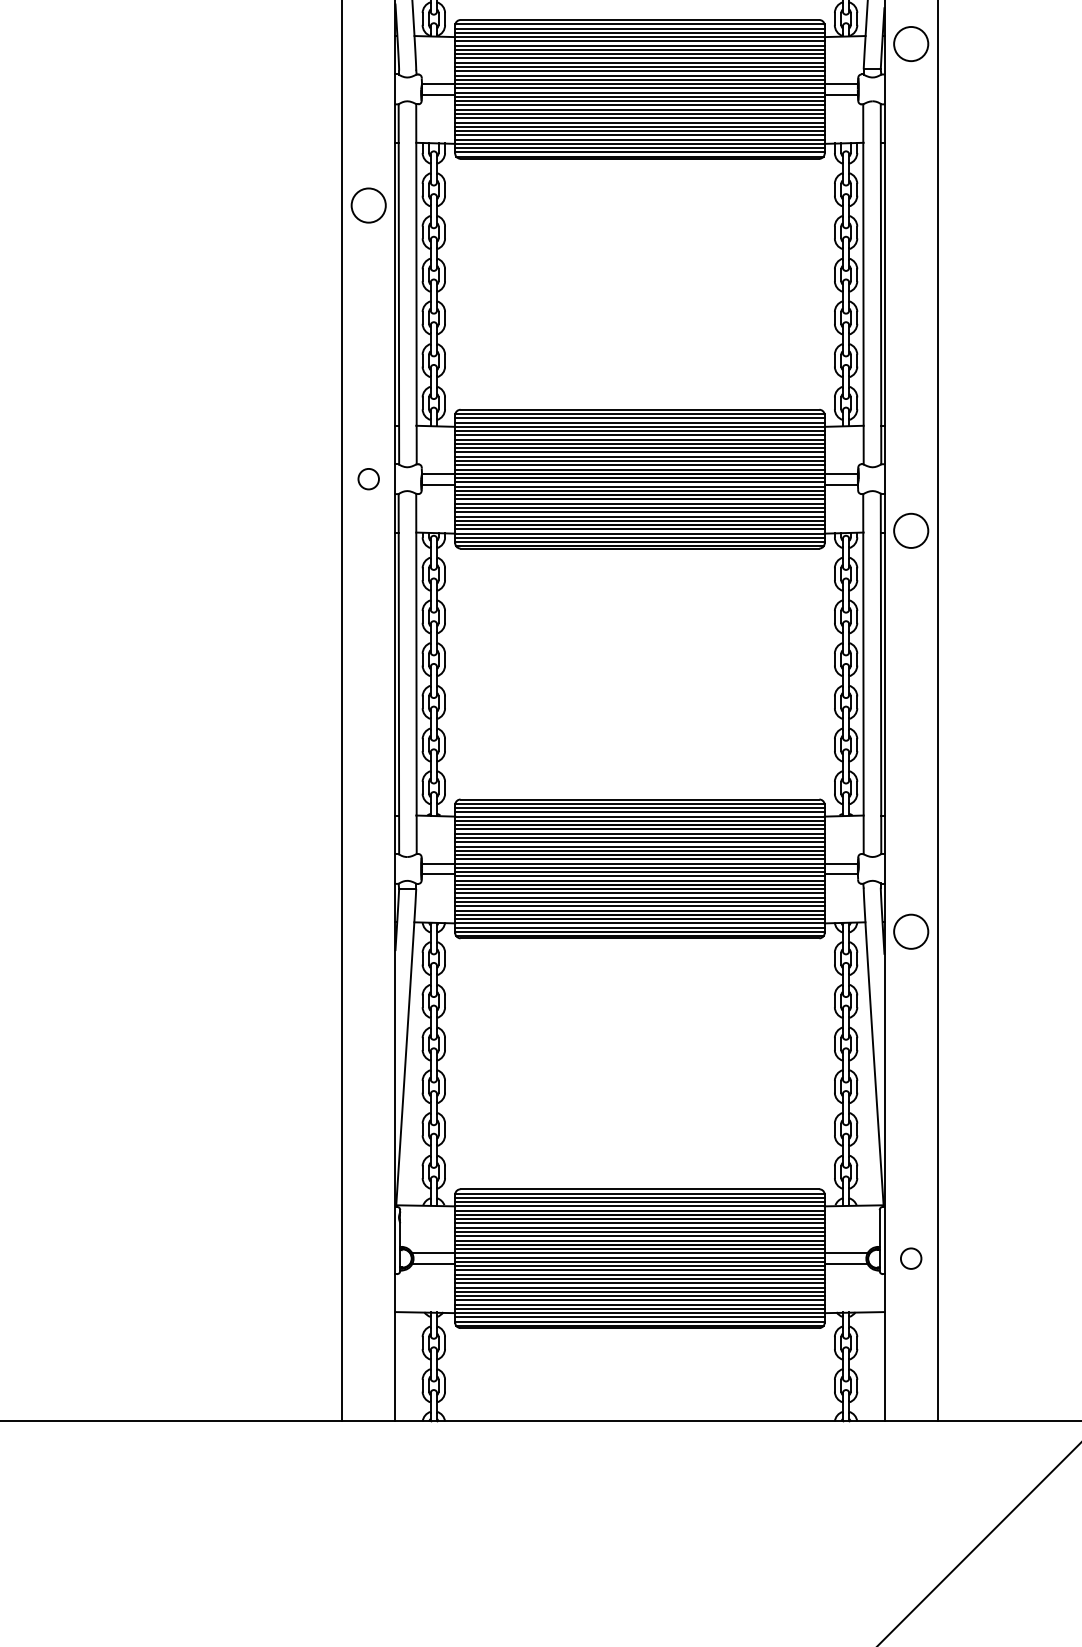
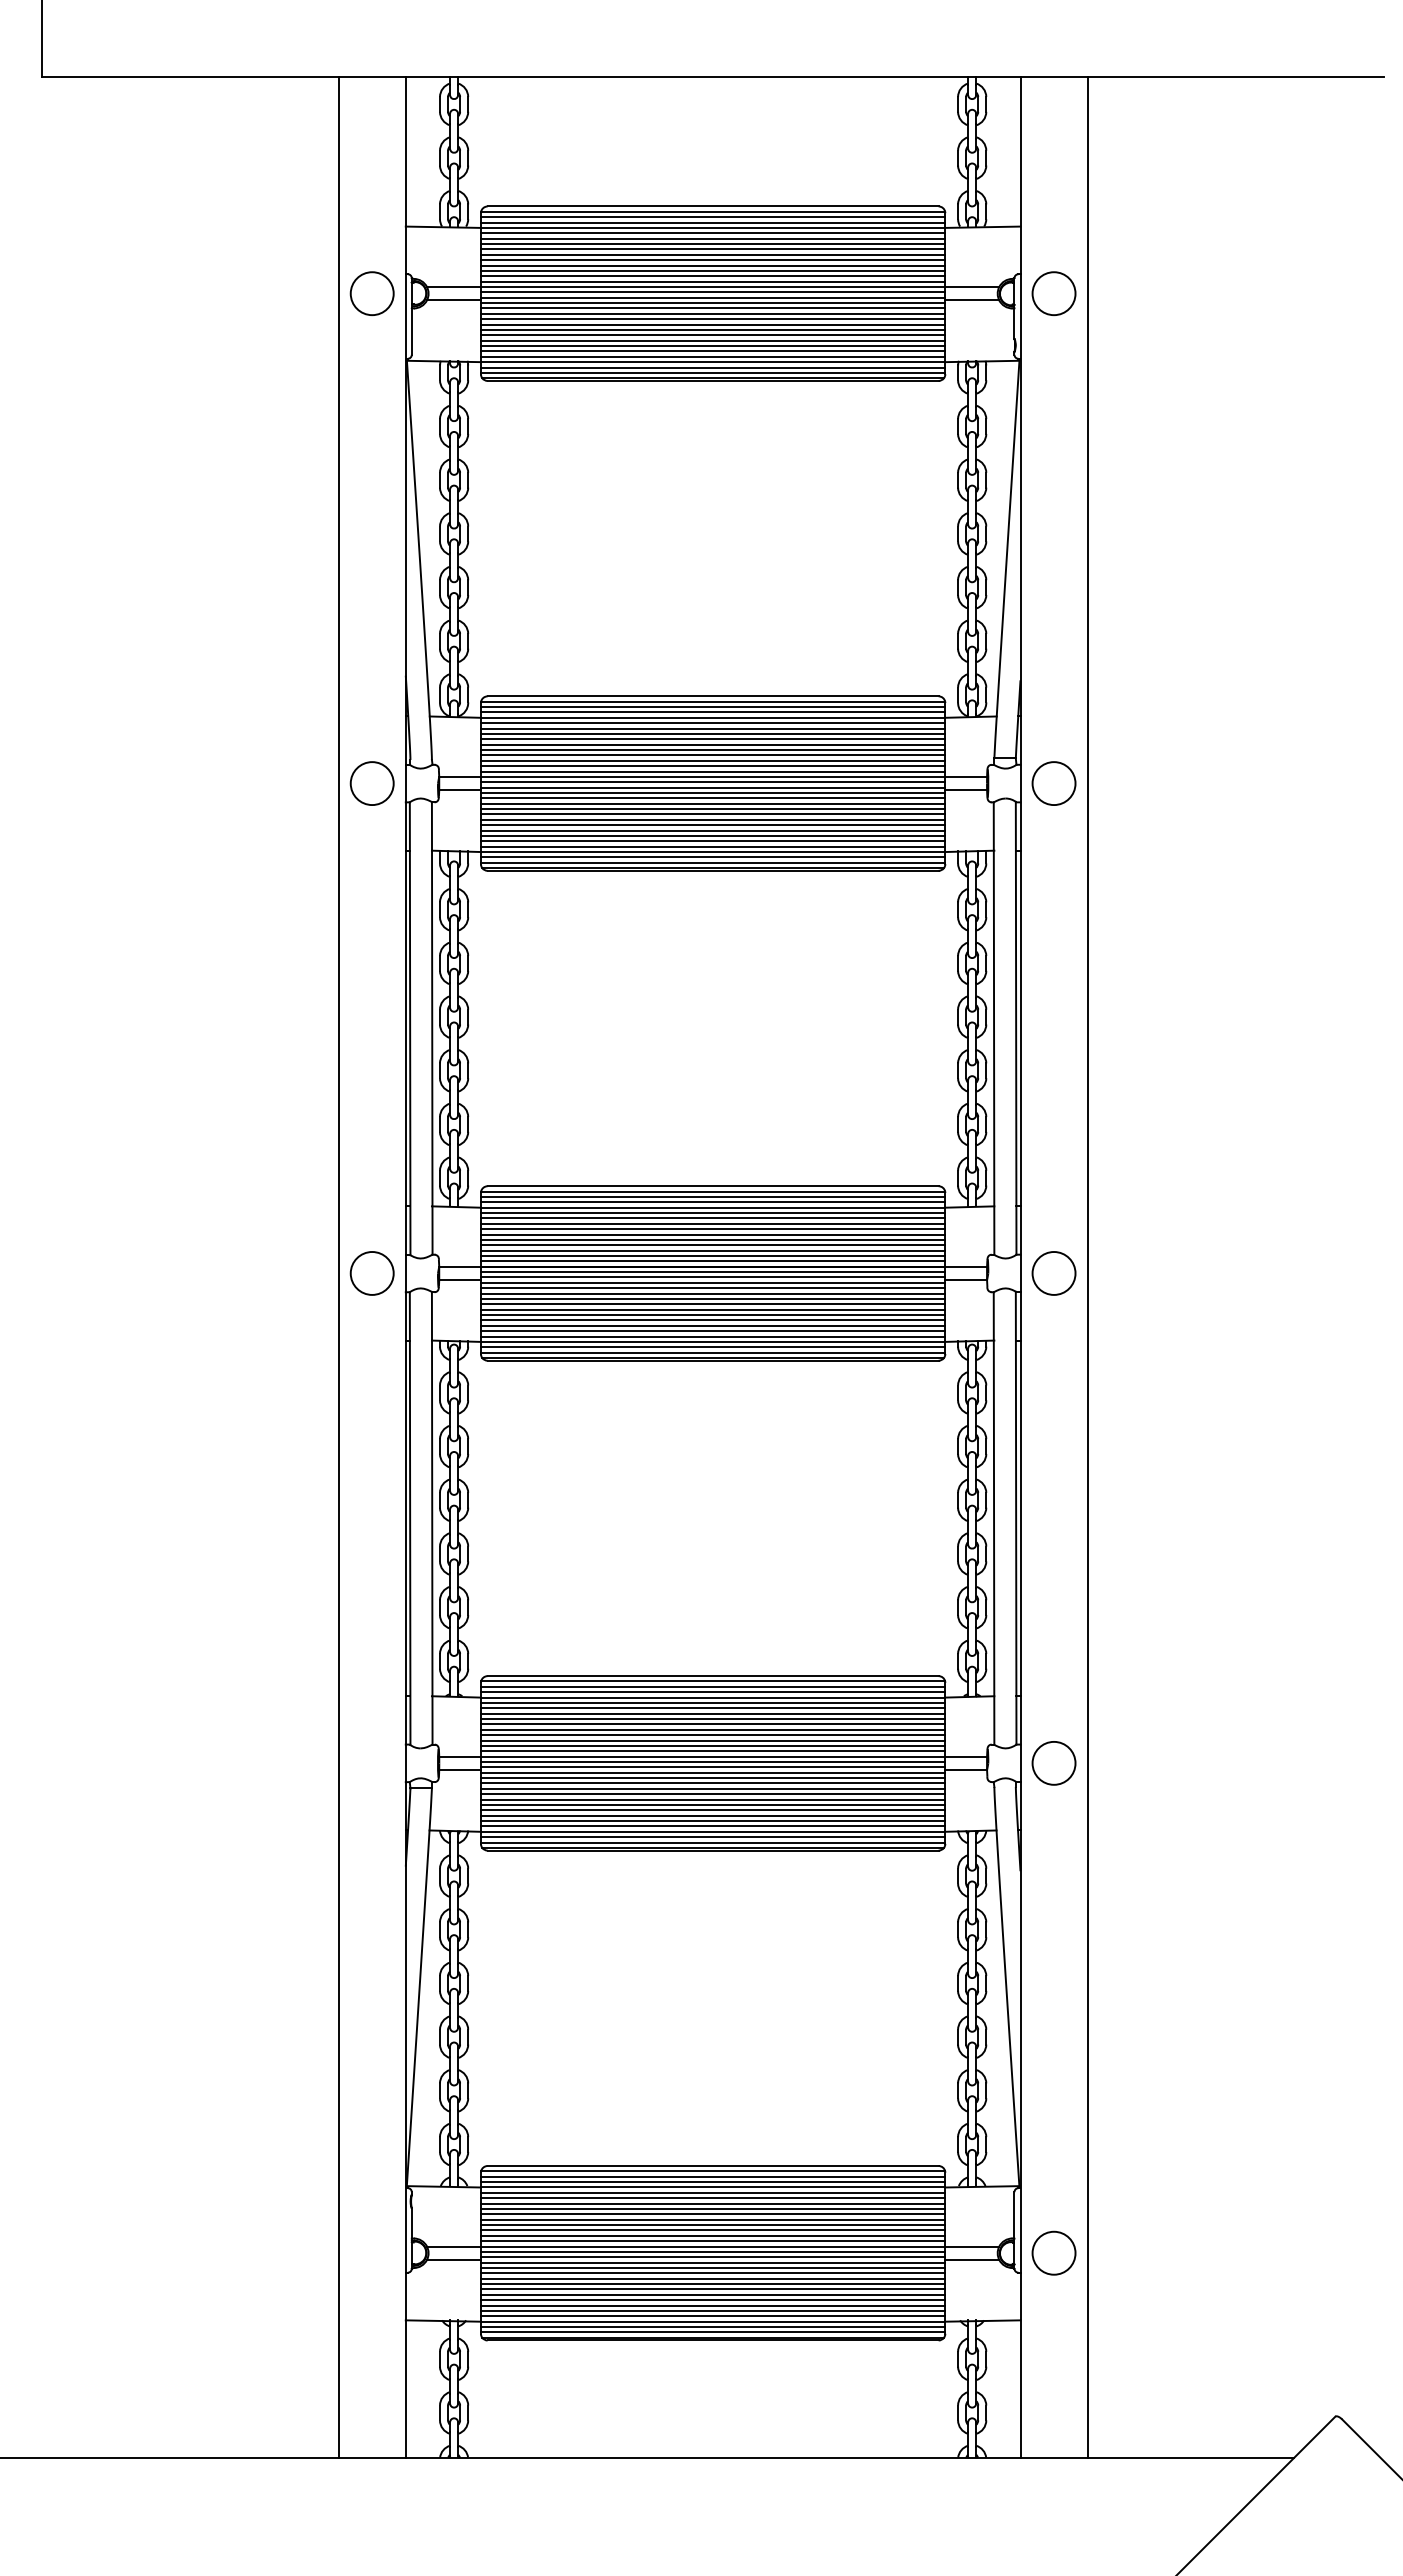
circle: (910, 44) -> (1053, 783), moved
circle: (368, 205) -> (371, 783), moved
circle: (368, 479) -> (371, 1273), size x1.67
circle: (910, 530) -> (1053, 1273), moved
circle: (910, 931) -> (1053, 1763), moved
circle: (910, 1258) -> (1053, 2252), size x1.67

